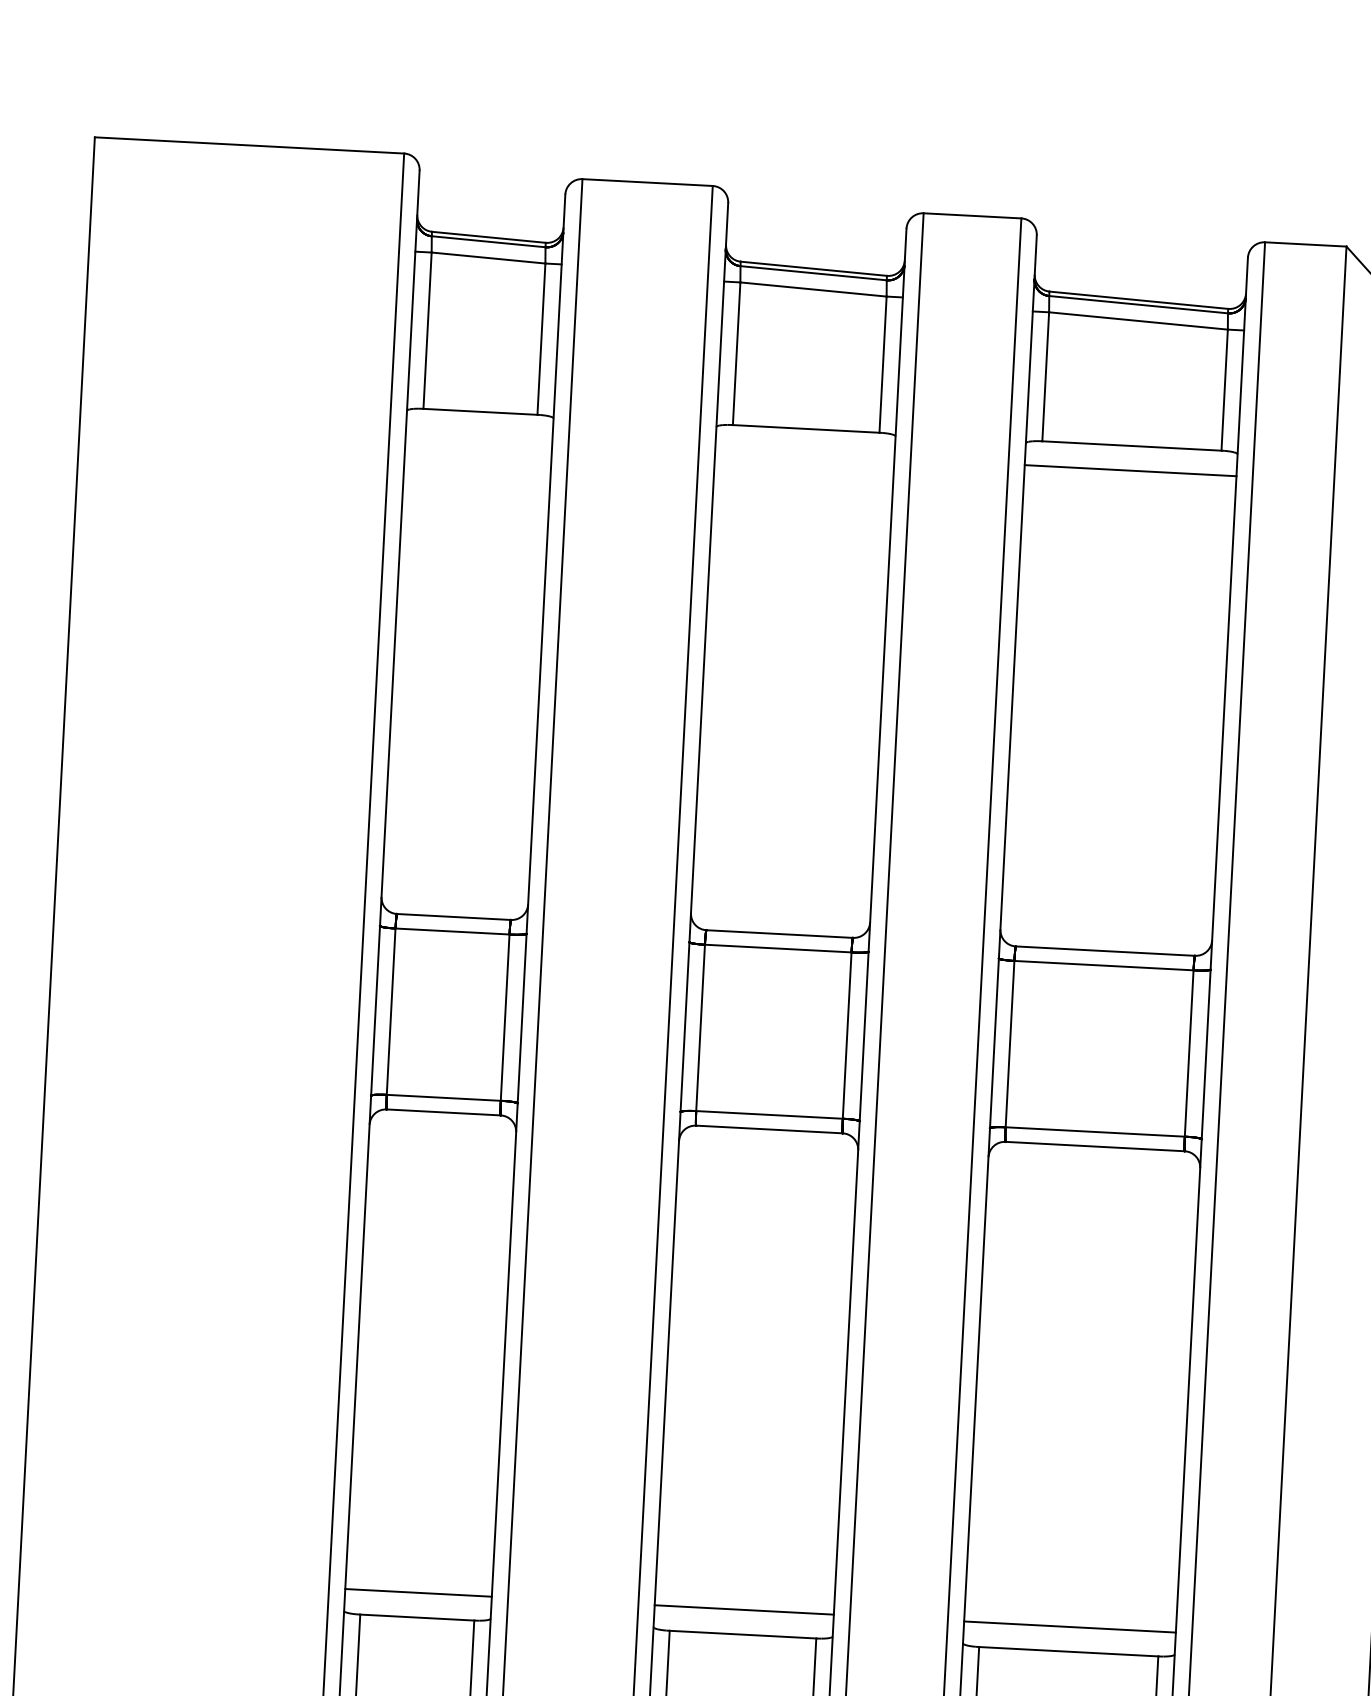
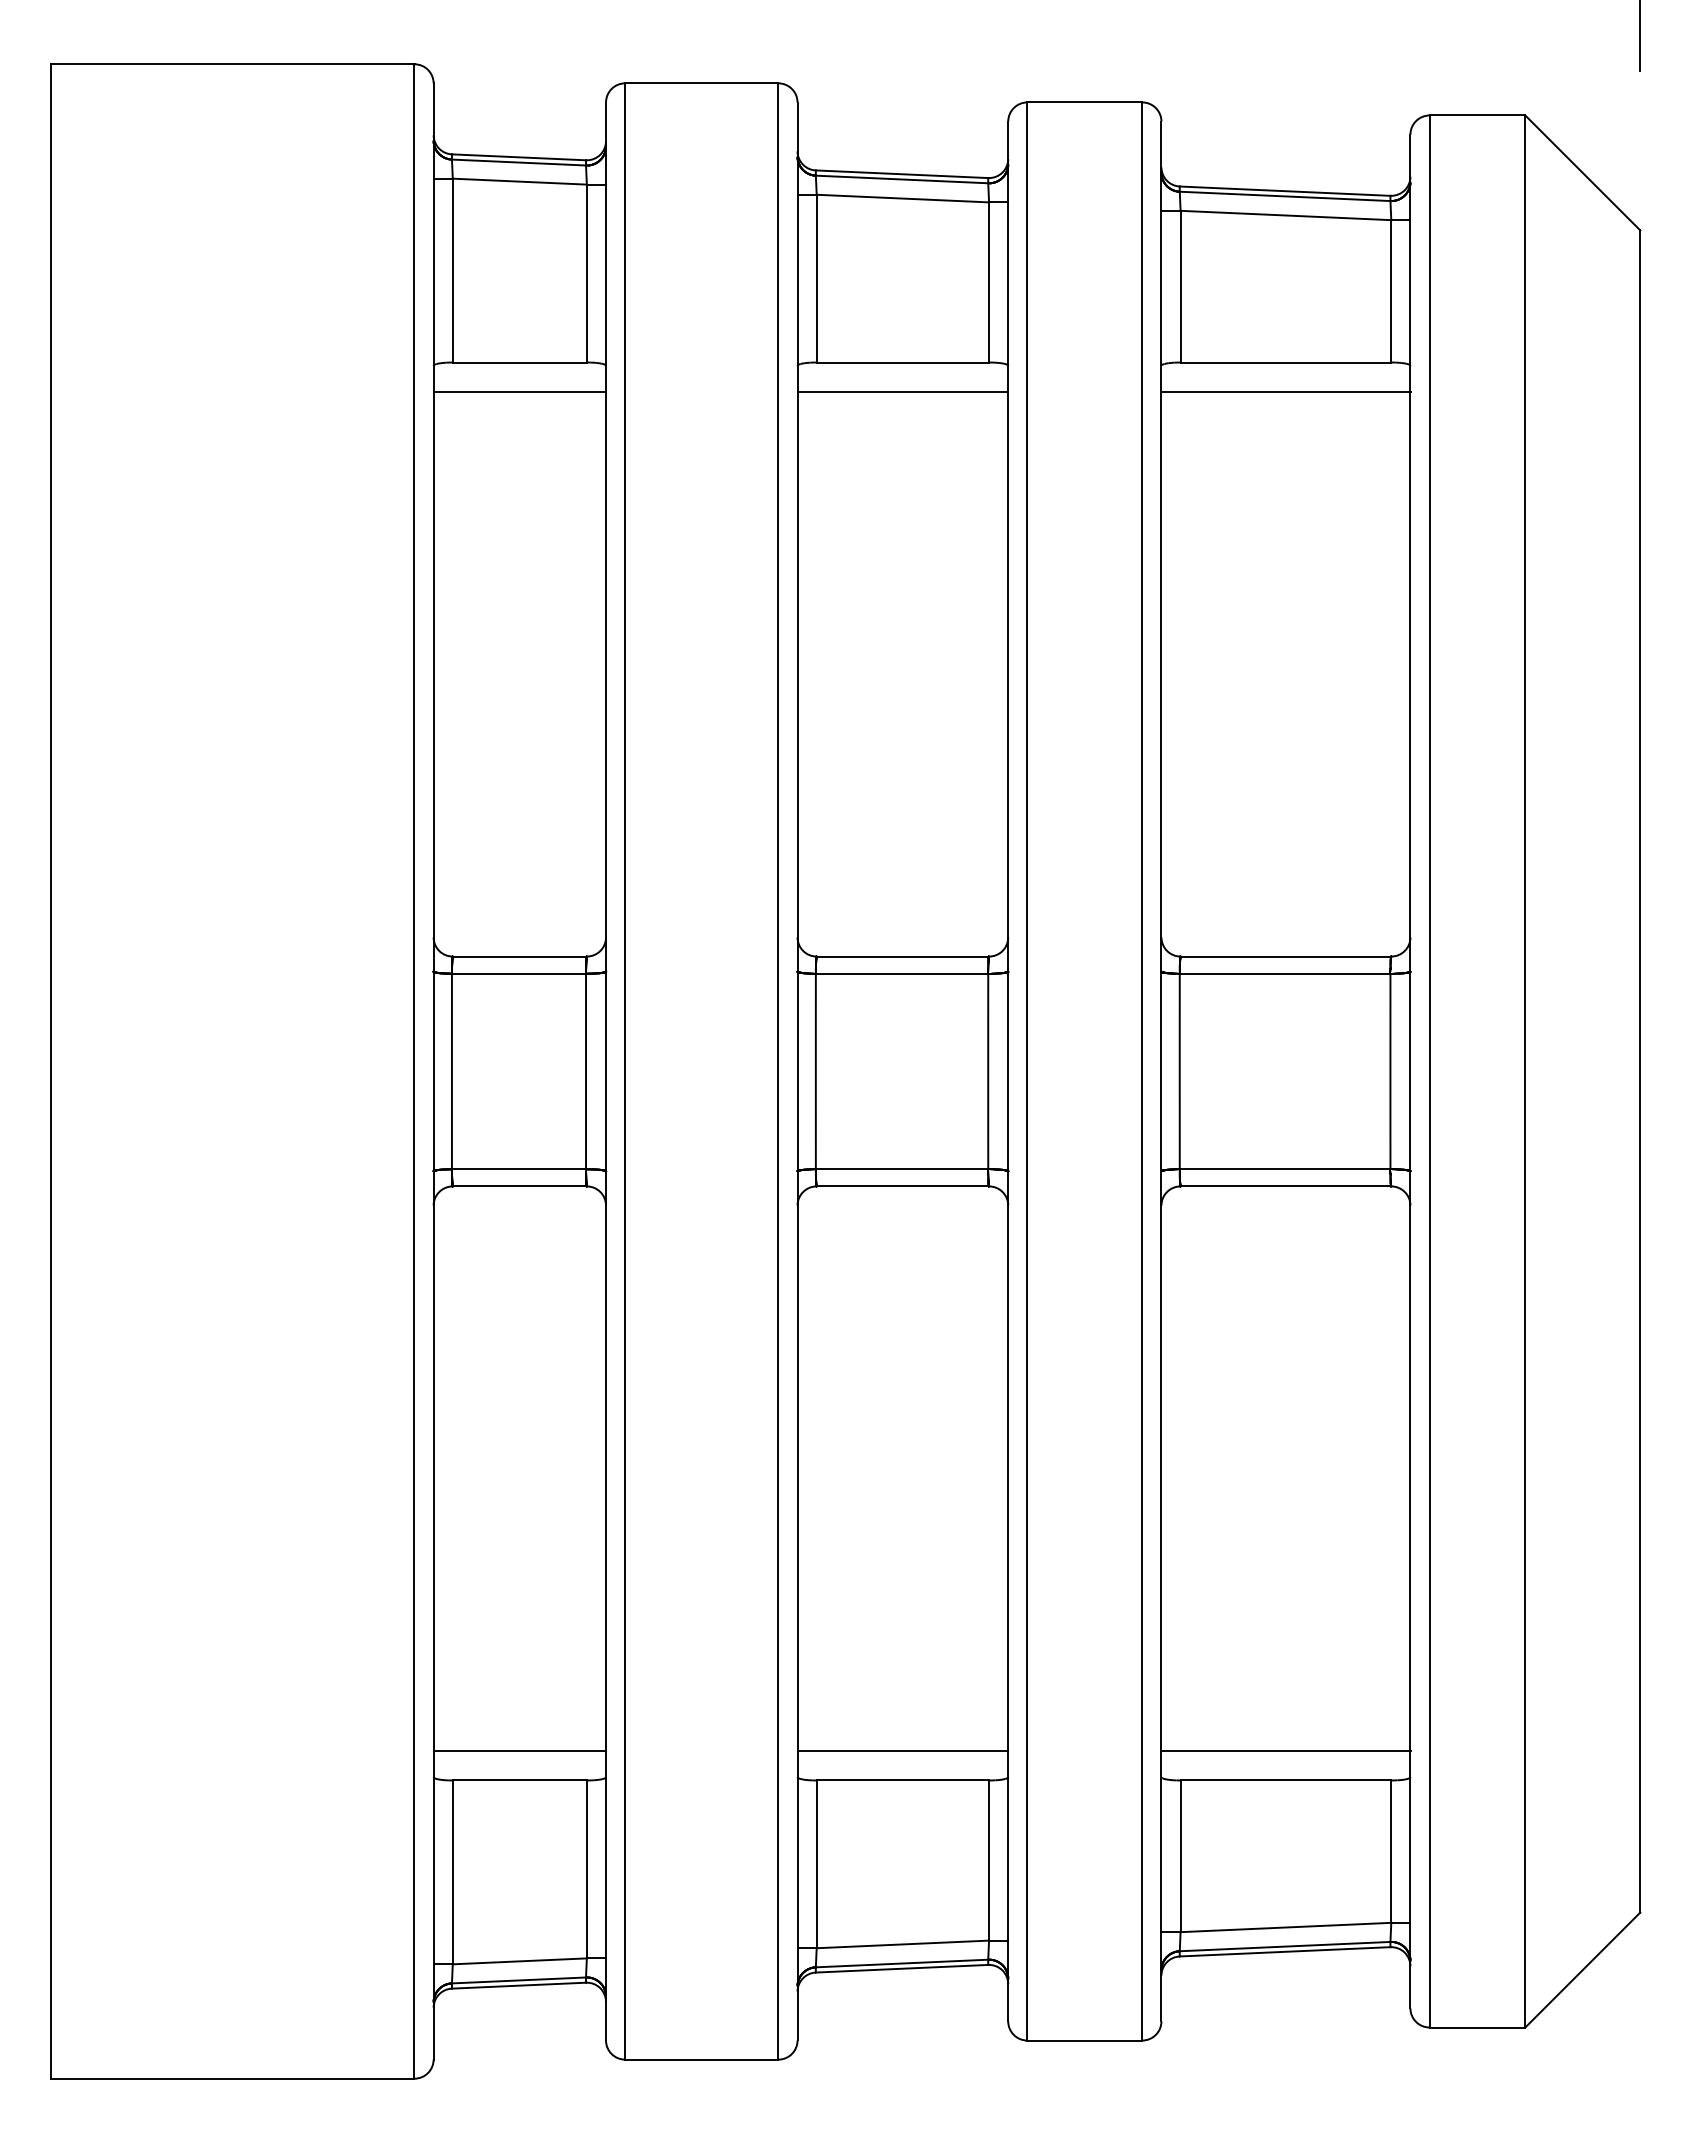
line: (478, 436) -> (519, 391), added
line: (804, 453) -> (902, 391), added

